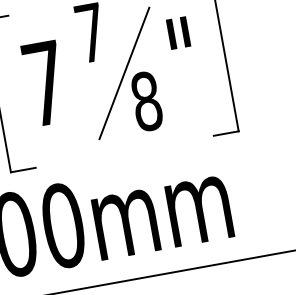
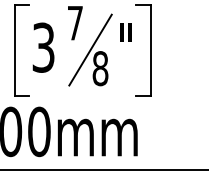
text: (44, 83) -> (43, 47), 7 -> 3

